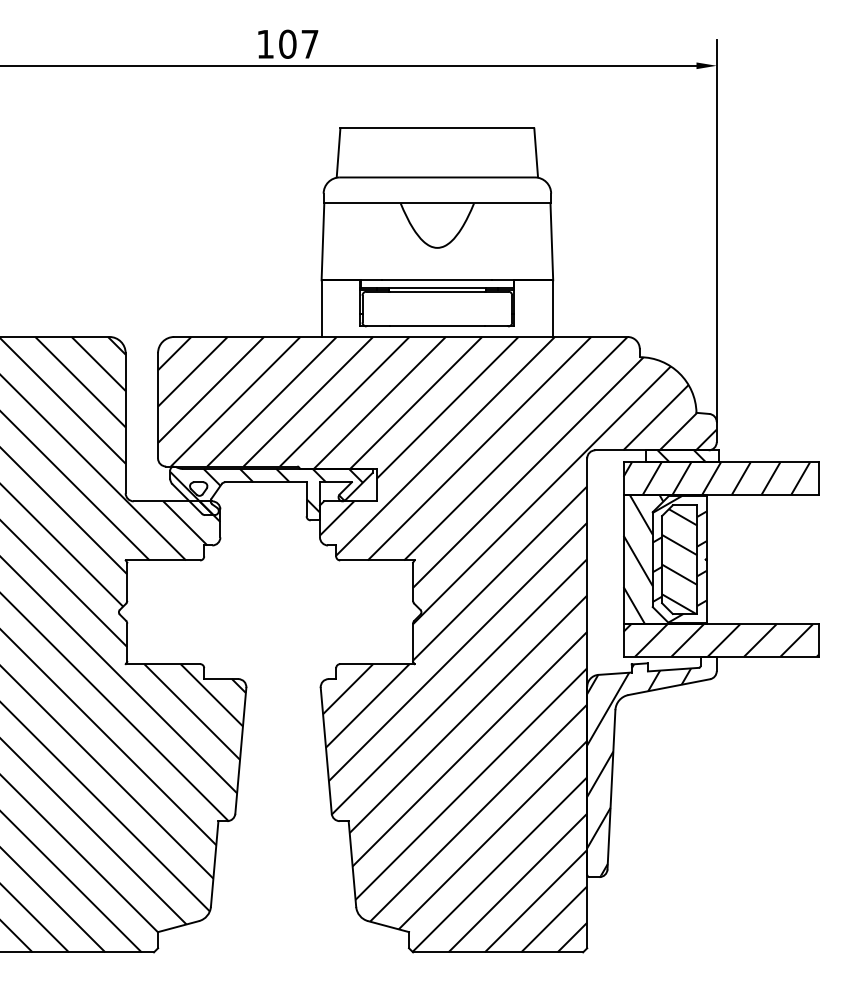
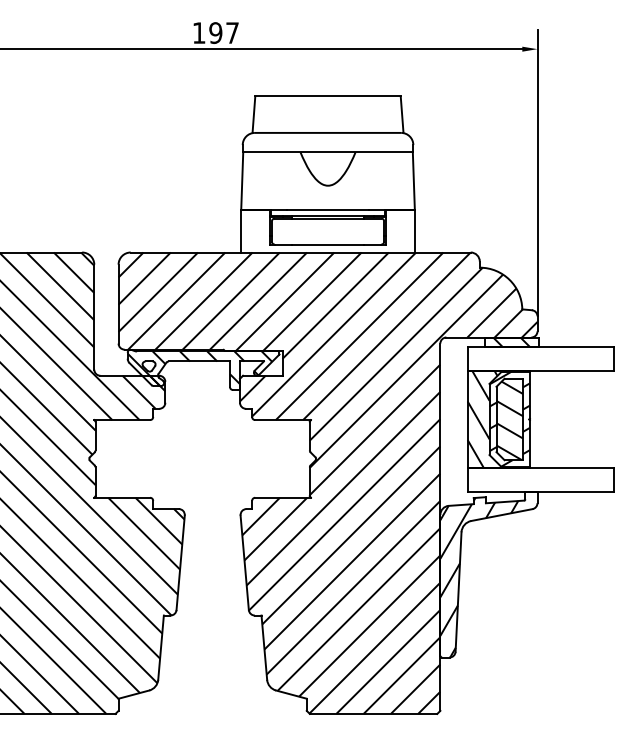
text: (287, 43) -> (215, 32), 107 -> 197
hatch: (716, 478) -> (537, 358), removed
hatch: (720, 641) -> (540, 480), removed

